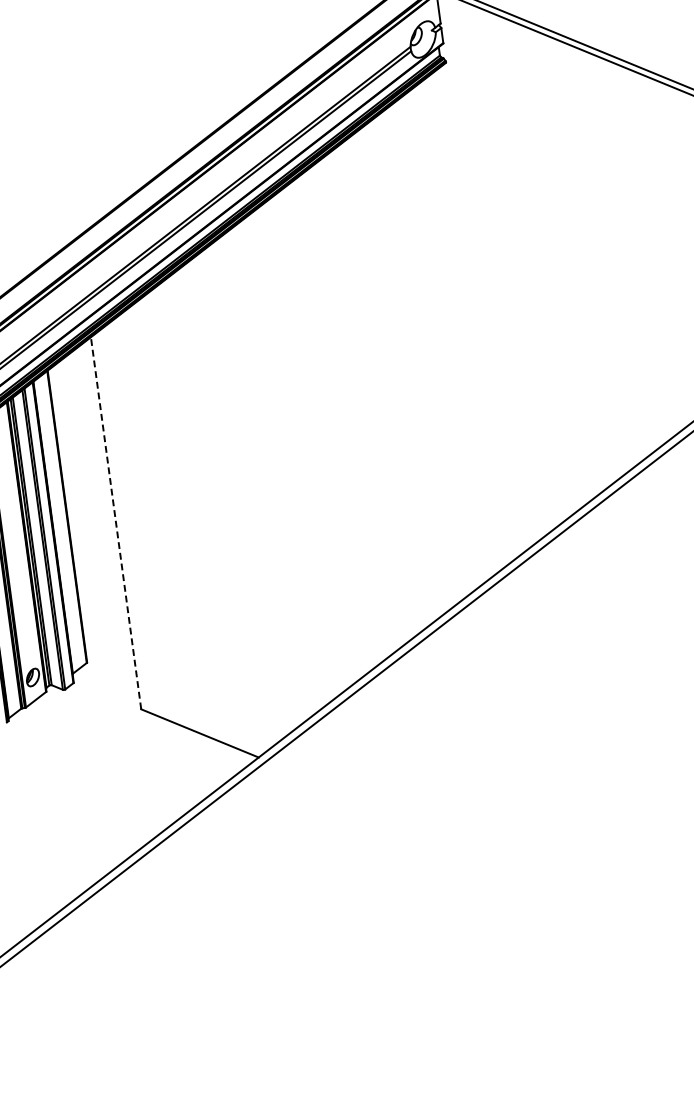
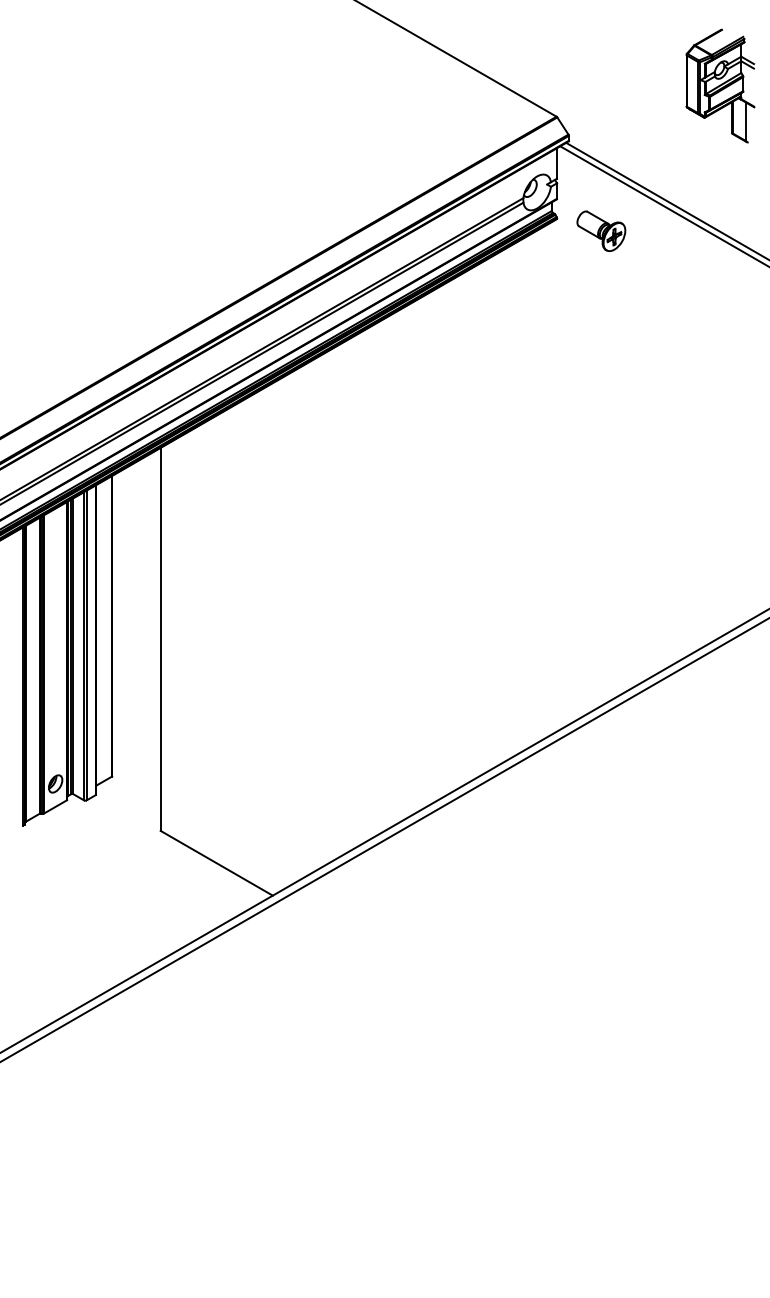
part: (490, 68) -> (601, 230), added
line: (115, 522) -> (160, 638), dashed -> solid

